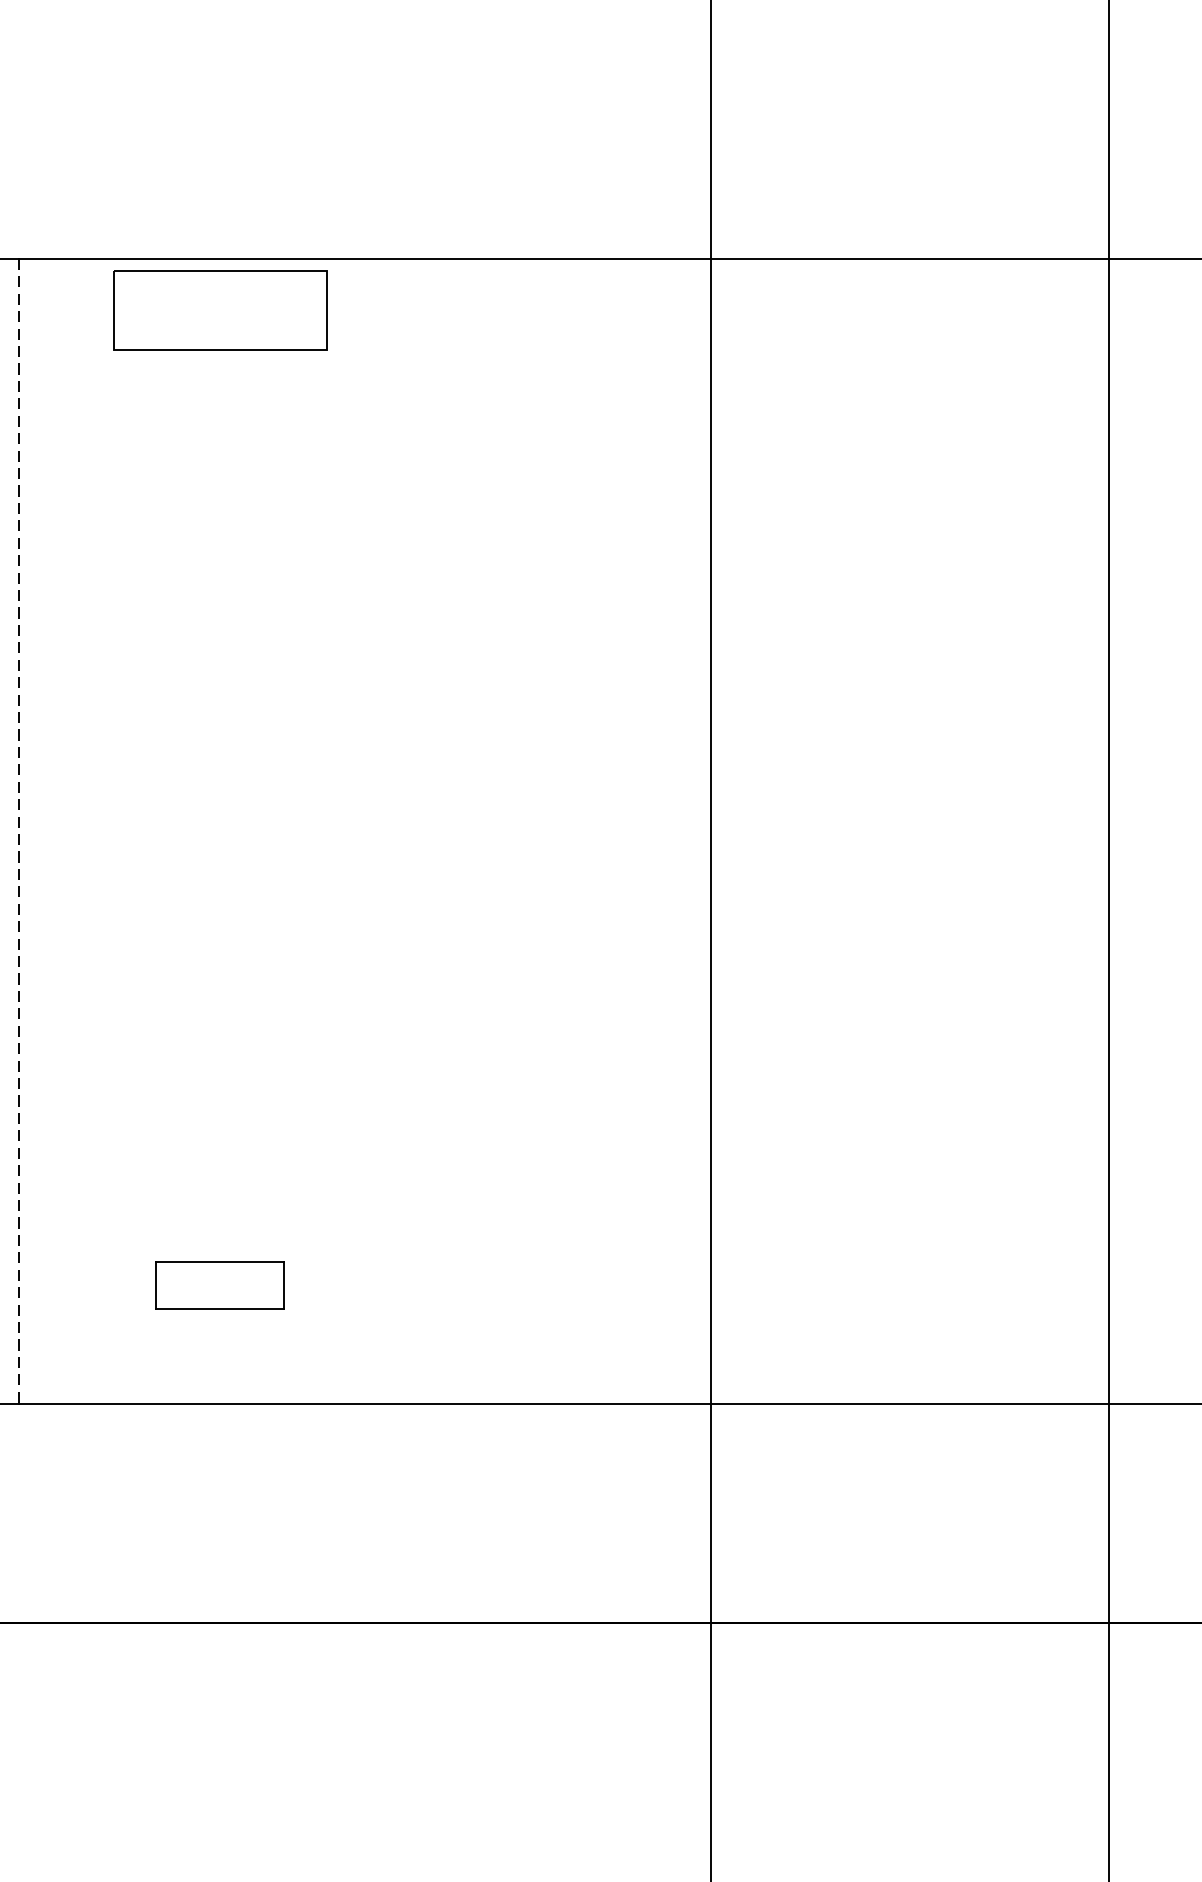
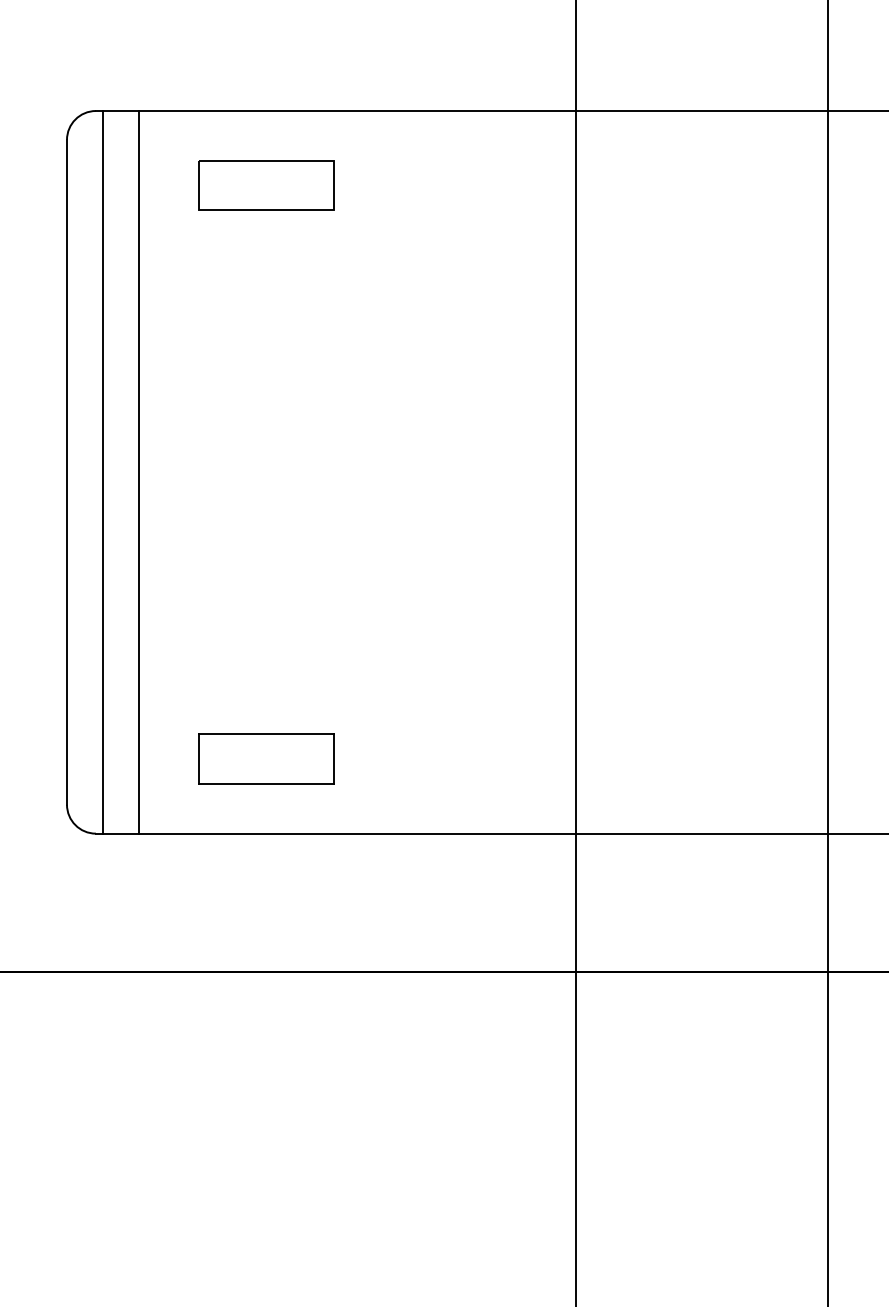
part: (220, 310) -> (266, 185), moved
line: (19, 831) -> (139, 472), dashed -> solid
part: (220, 1284) -> (266, 758), size x1.67

